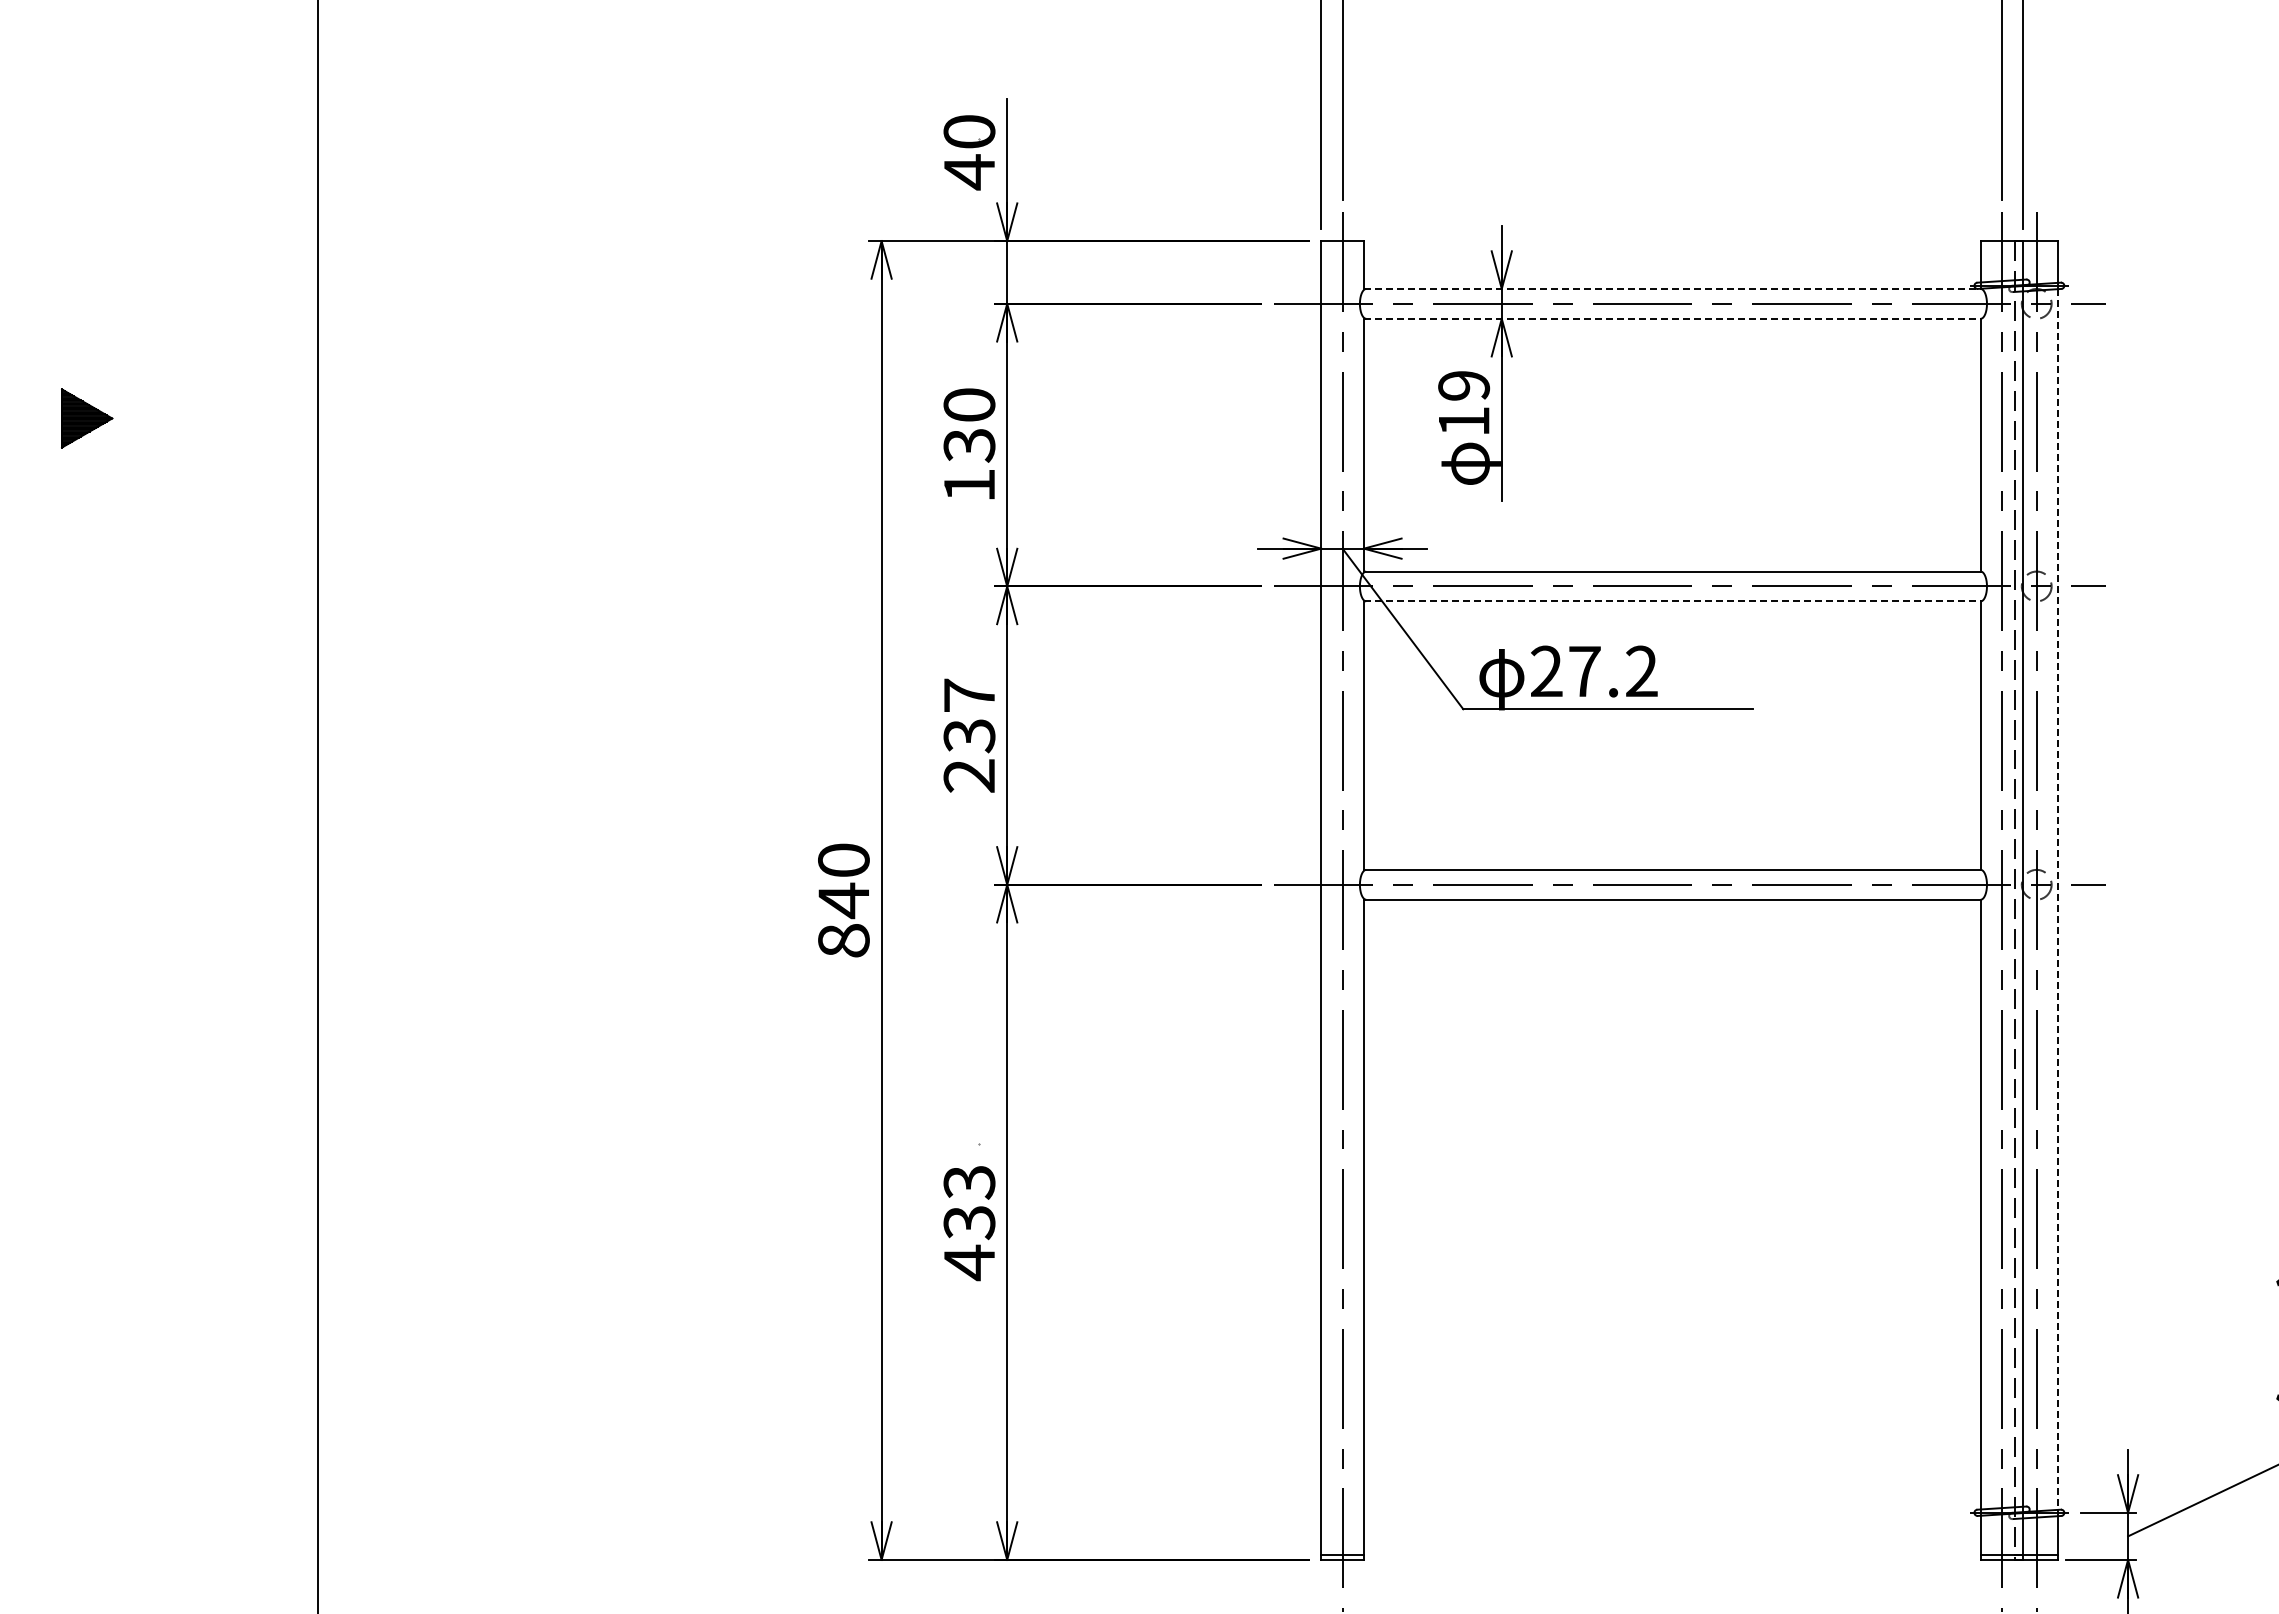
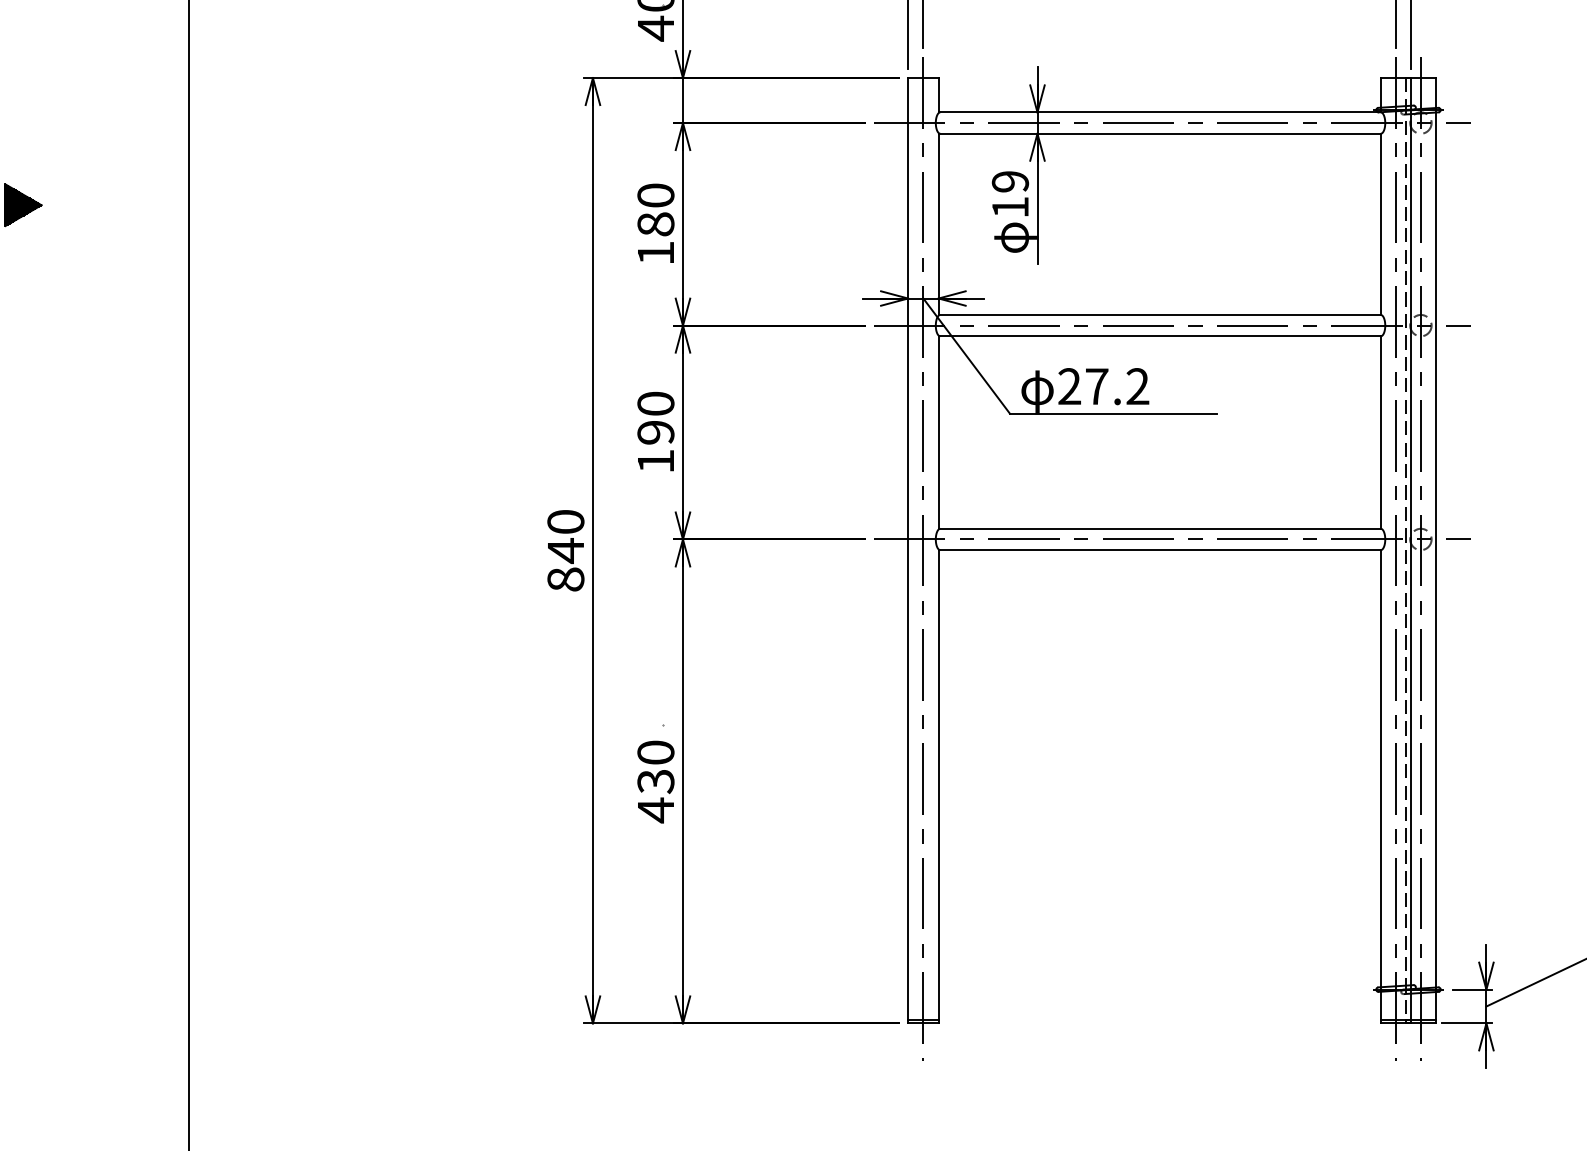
line: (1672, 288) -> (1159, 112), dashed -> solid
line: (1672, 318) -> (1159, 133), dashed -> solid
text: (969, 445) -> (655, 224), 130 -> 180
line: (1672, 601) -> (1159, 336), dashed -> solid
text: (969, 735) -> (655, 432), 237 -> 190
line: (2058, 900) -> (1436, 550), dashed -> solid
text: (969, 1182) -> (655, 752), 433 -> 430

